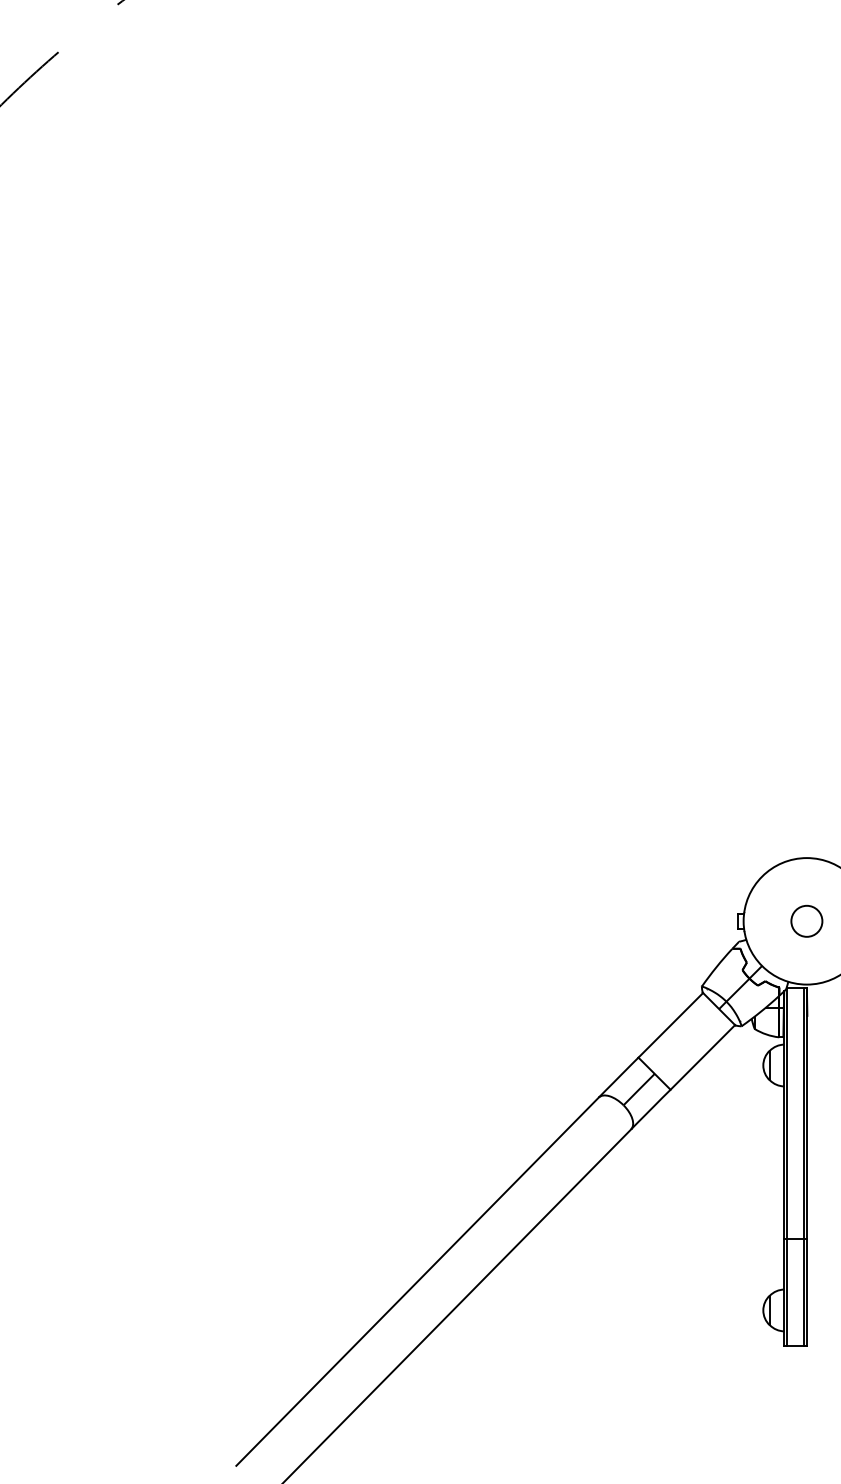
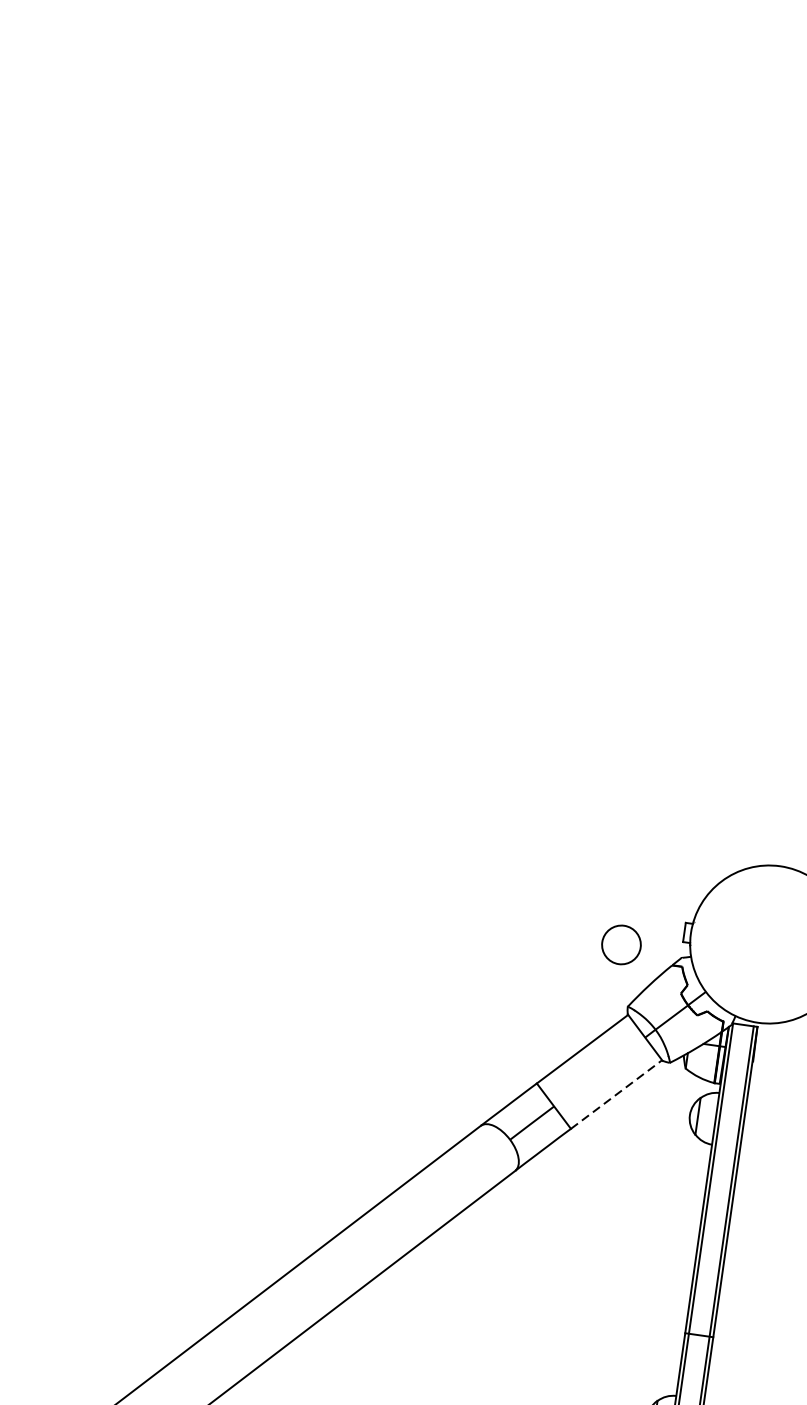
circle: (806, 920) -> (621, 943), moved
line: (702, 1057) -> (616, 1094), solid -> dashed

